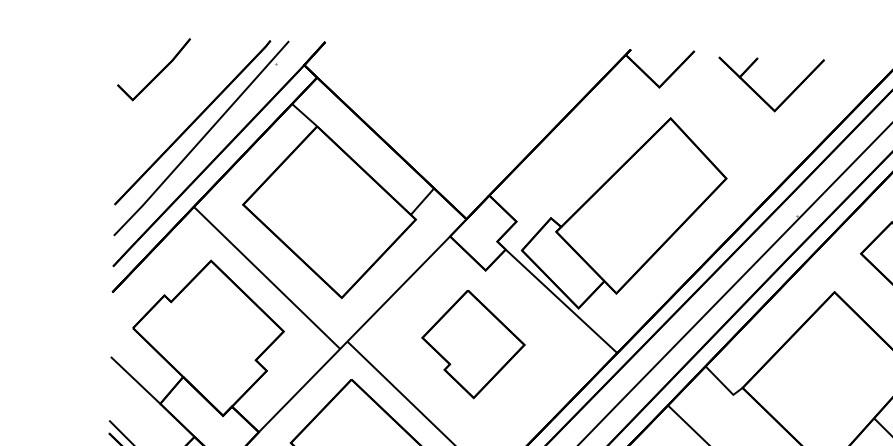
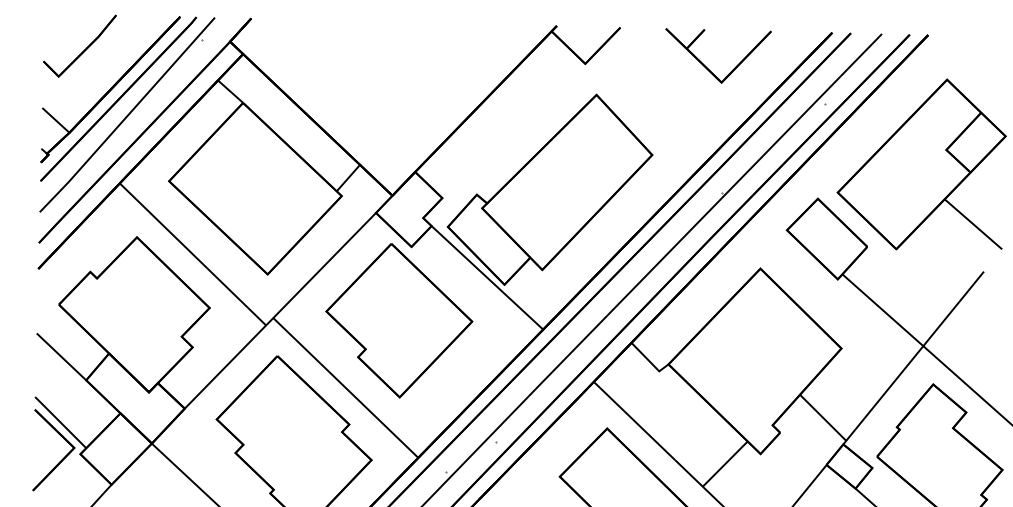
part: (759, 95) -> (706, 66), moved
part: (184, 113) -> (110, 89), added
part: (473, 344) -> (399, 320), size x1.43

